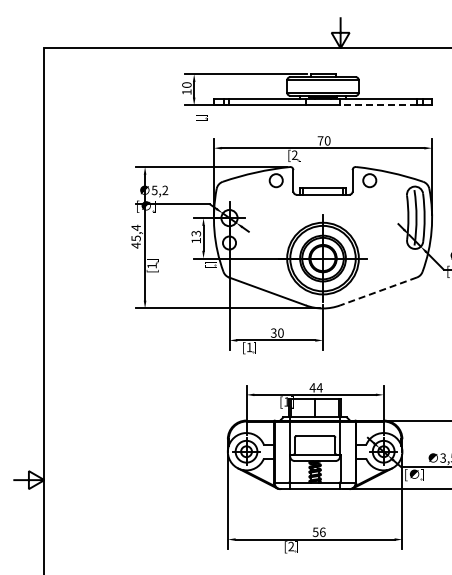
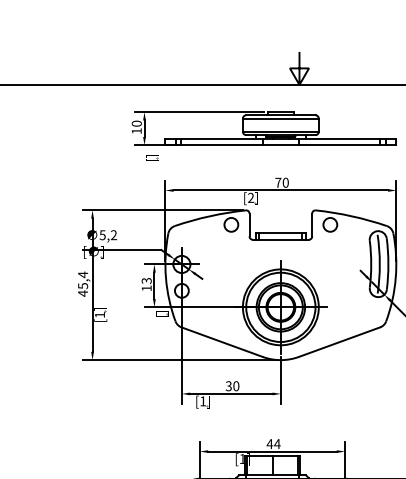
line: (378, 105) -> (339, 145), dashed -> solid
line: (378, 291) -> (339, 342), dashed -> solid

